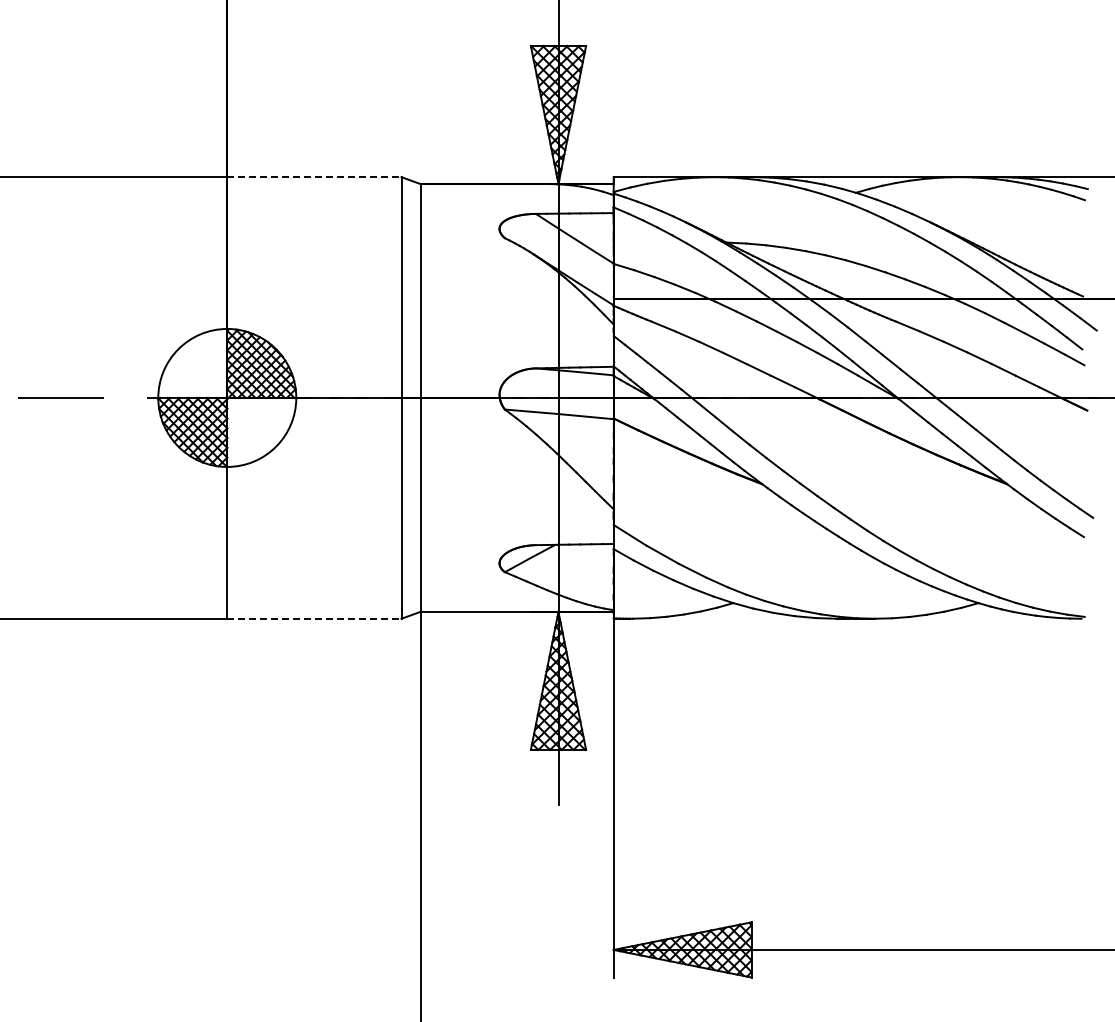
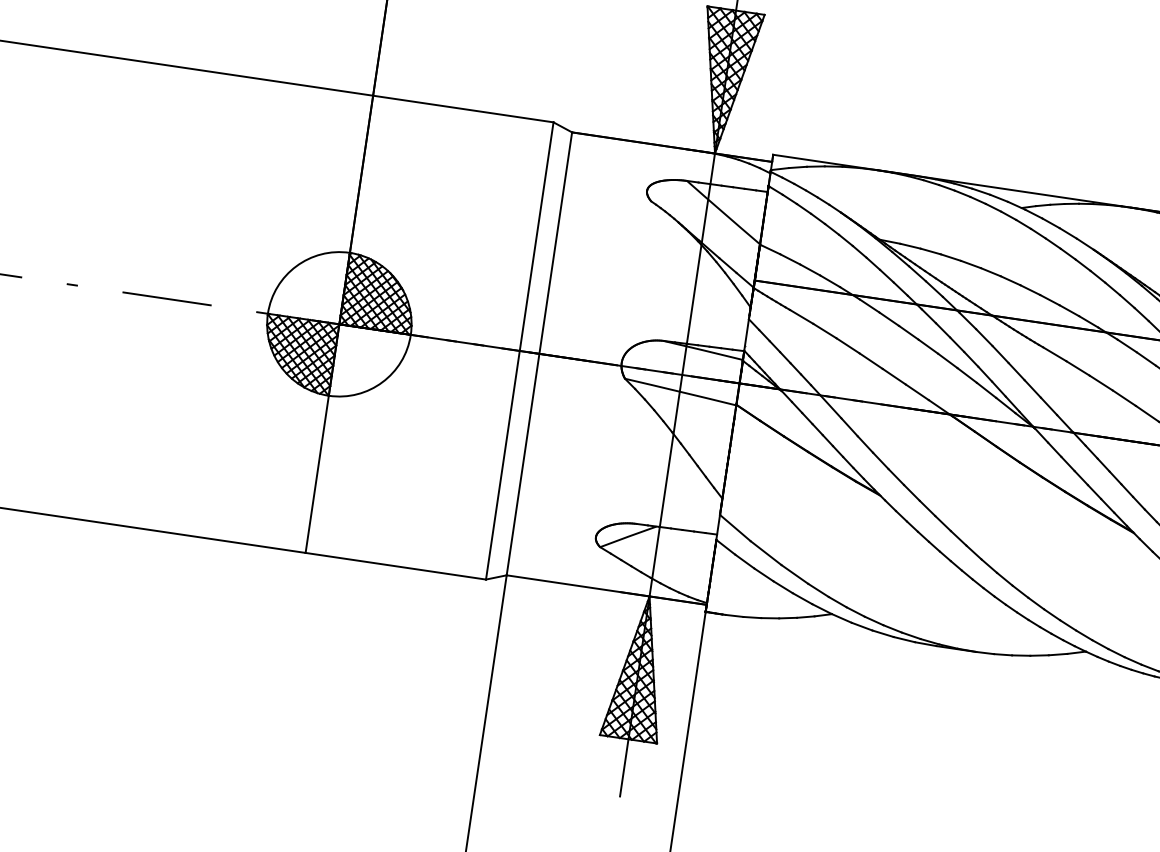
line: (314, 177) -> (463, 109), dashed -> solid
line: (314, 618) -> (395, 565), dashed -> solid

